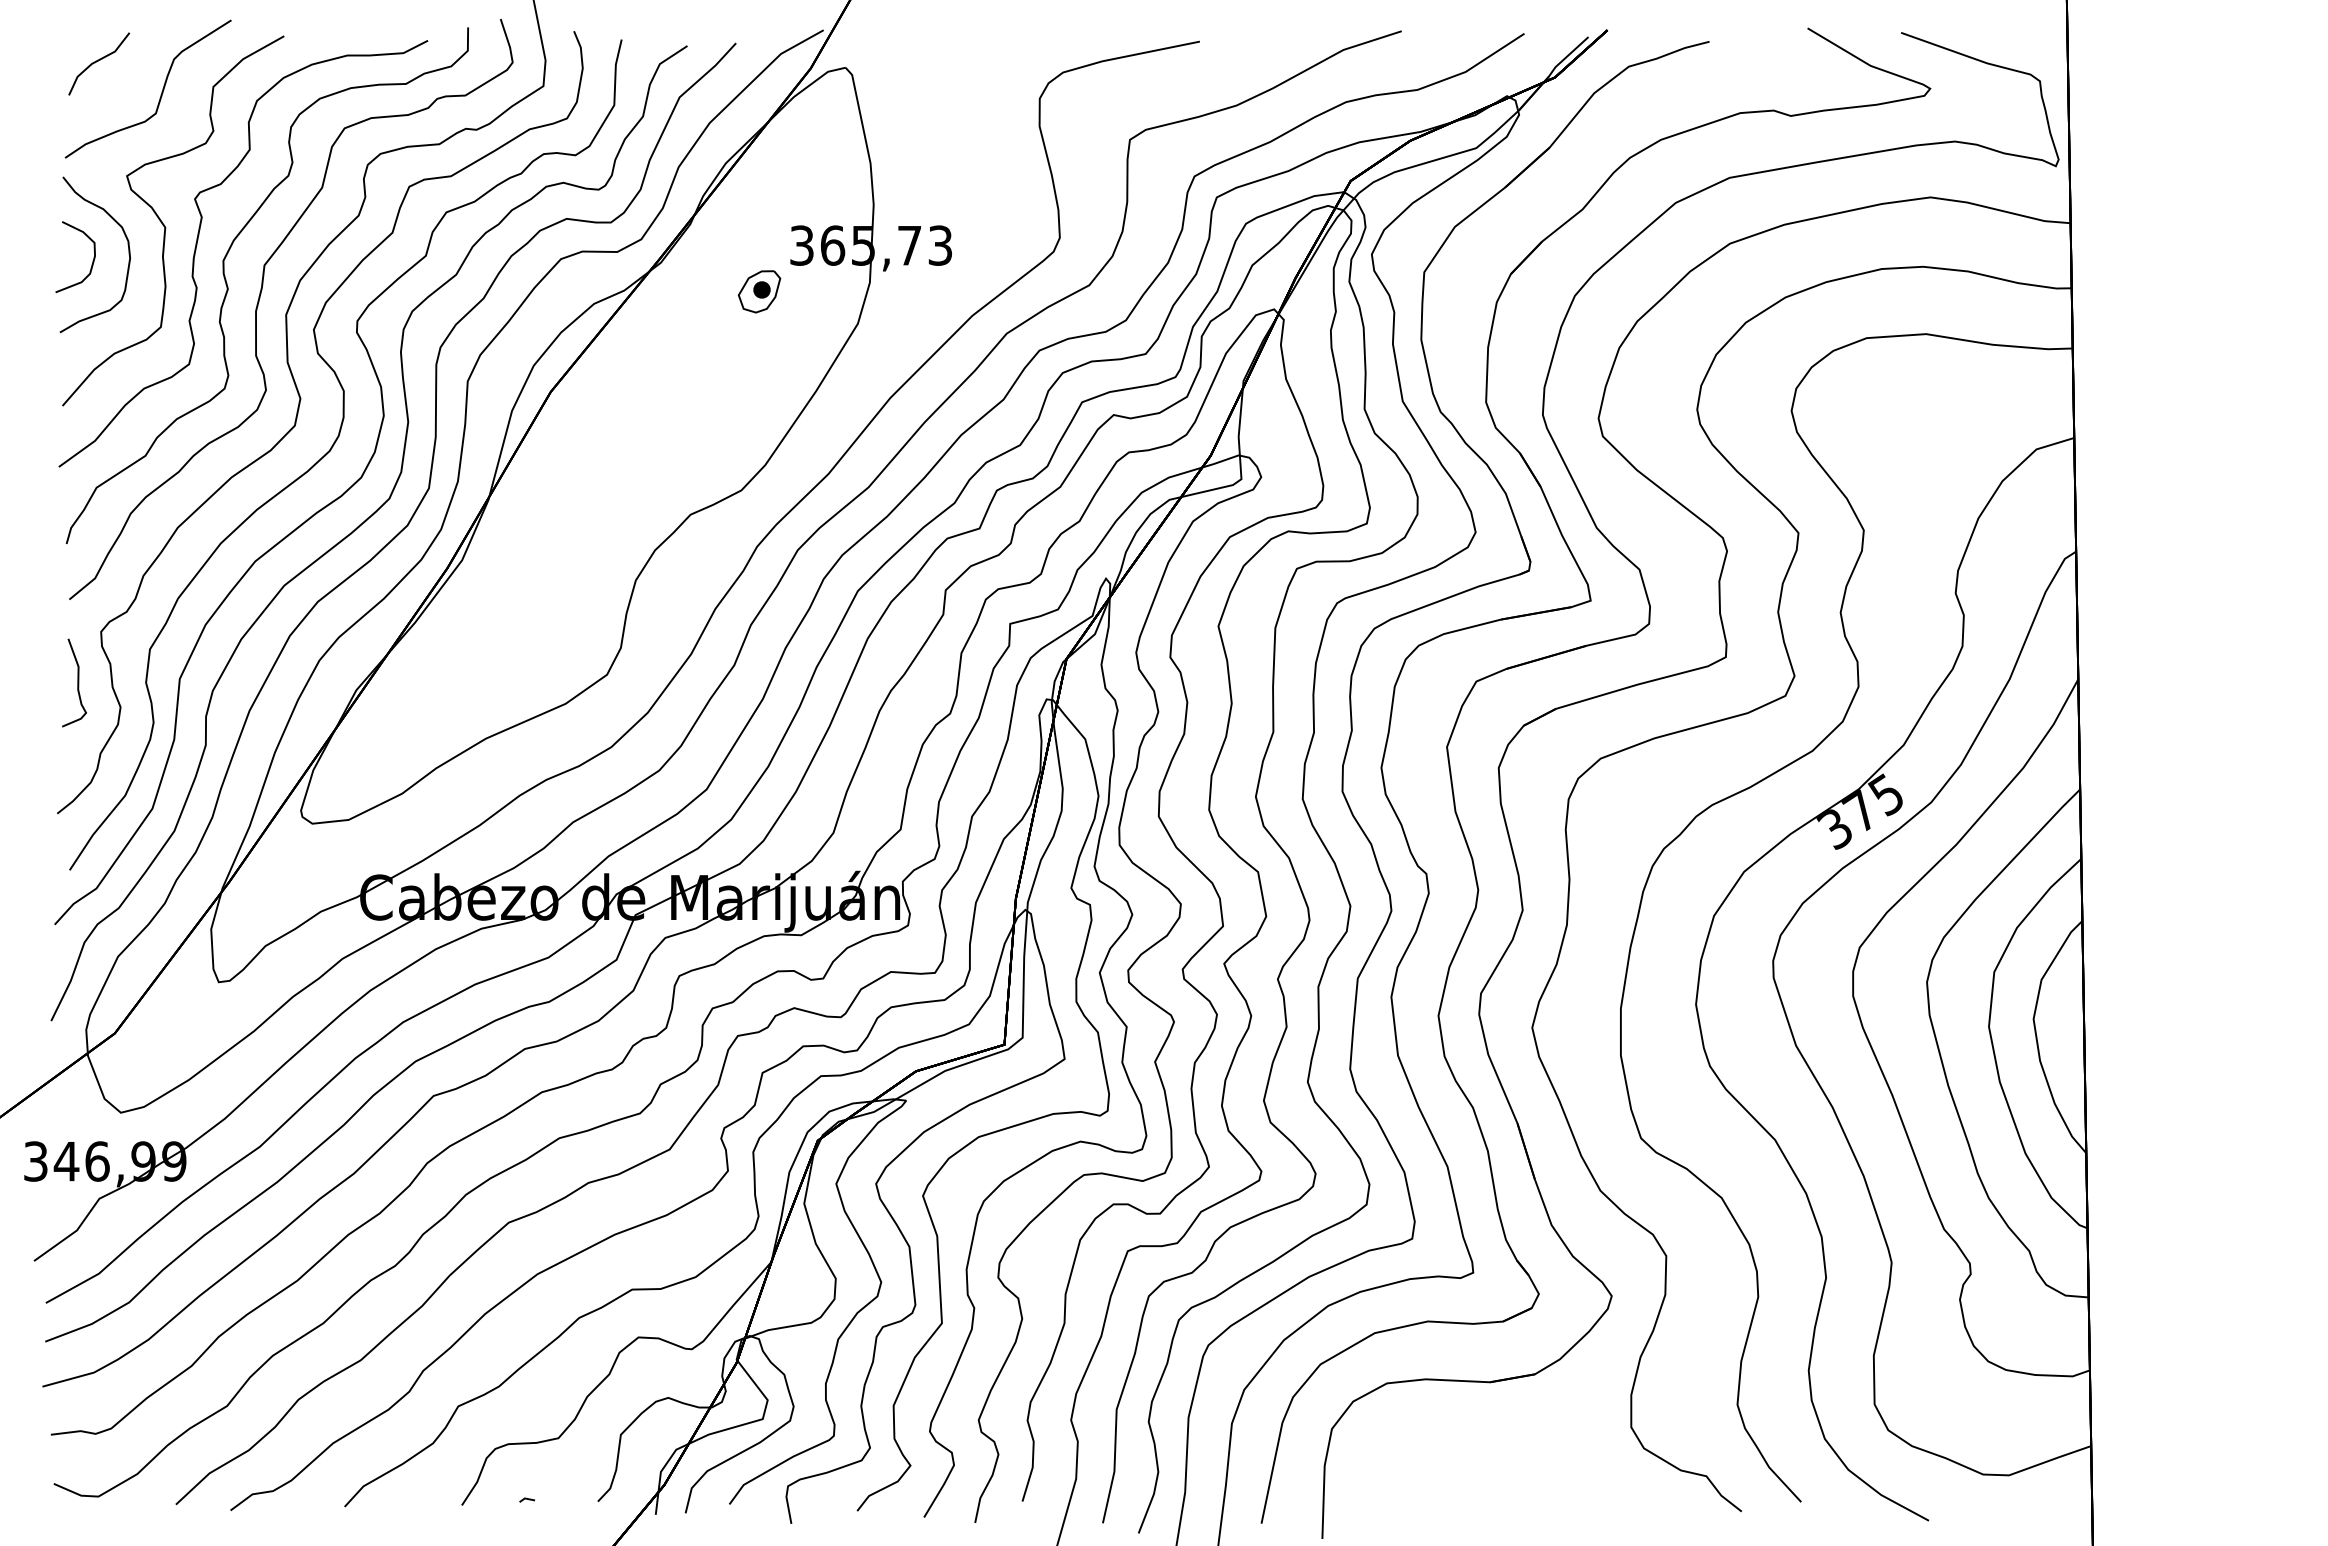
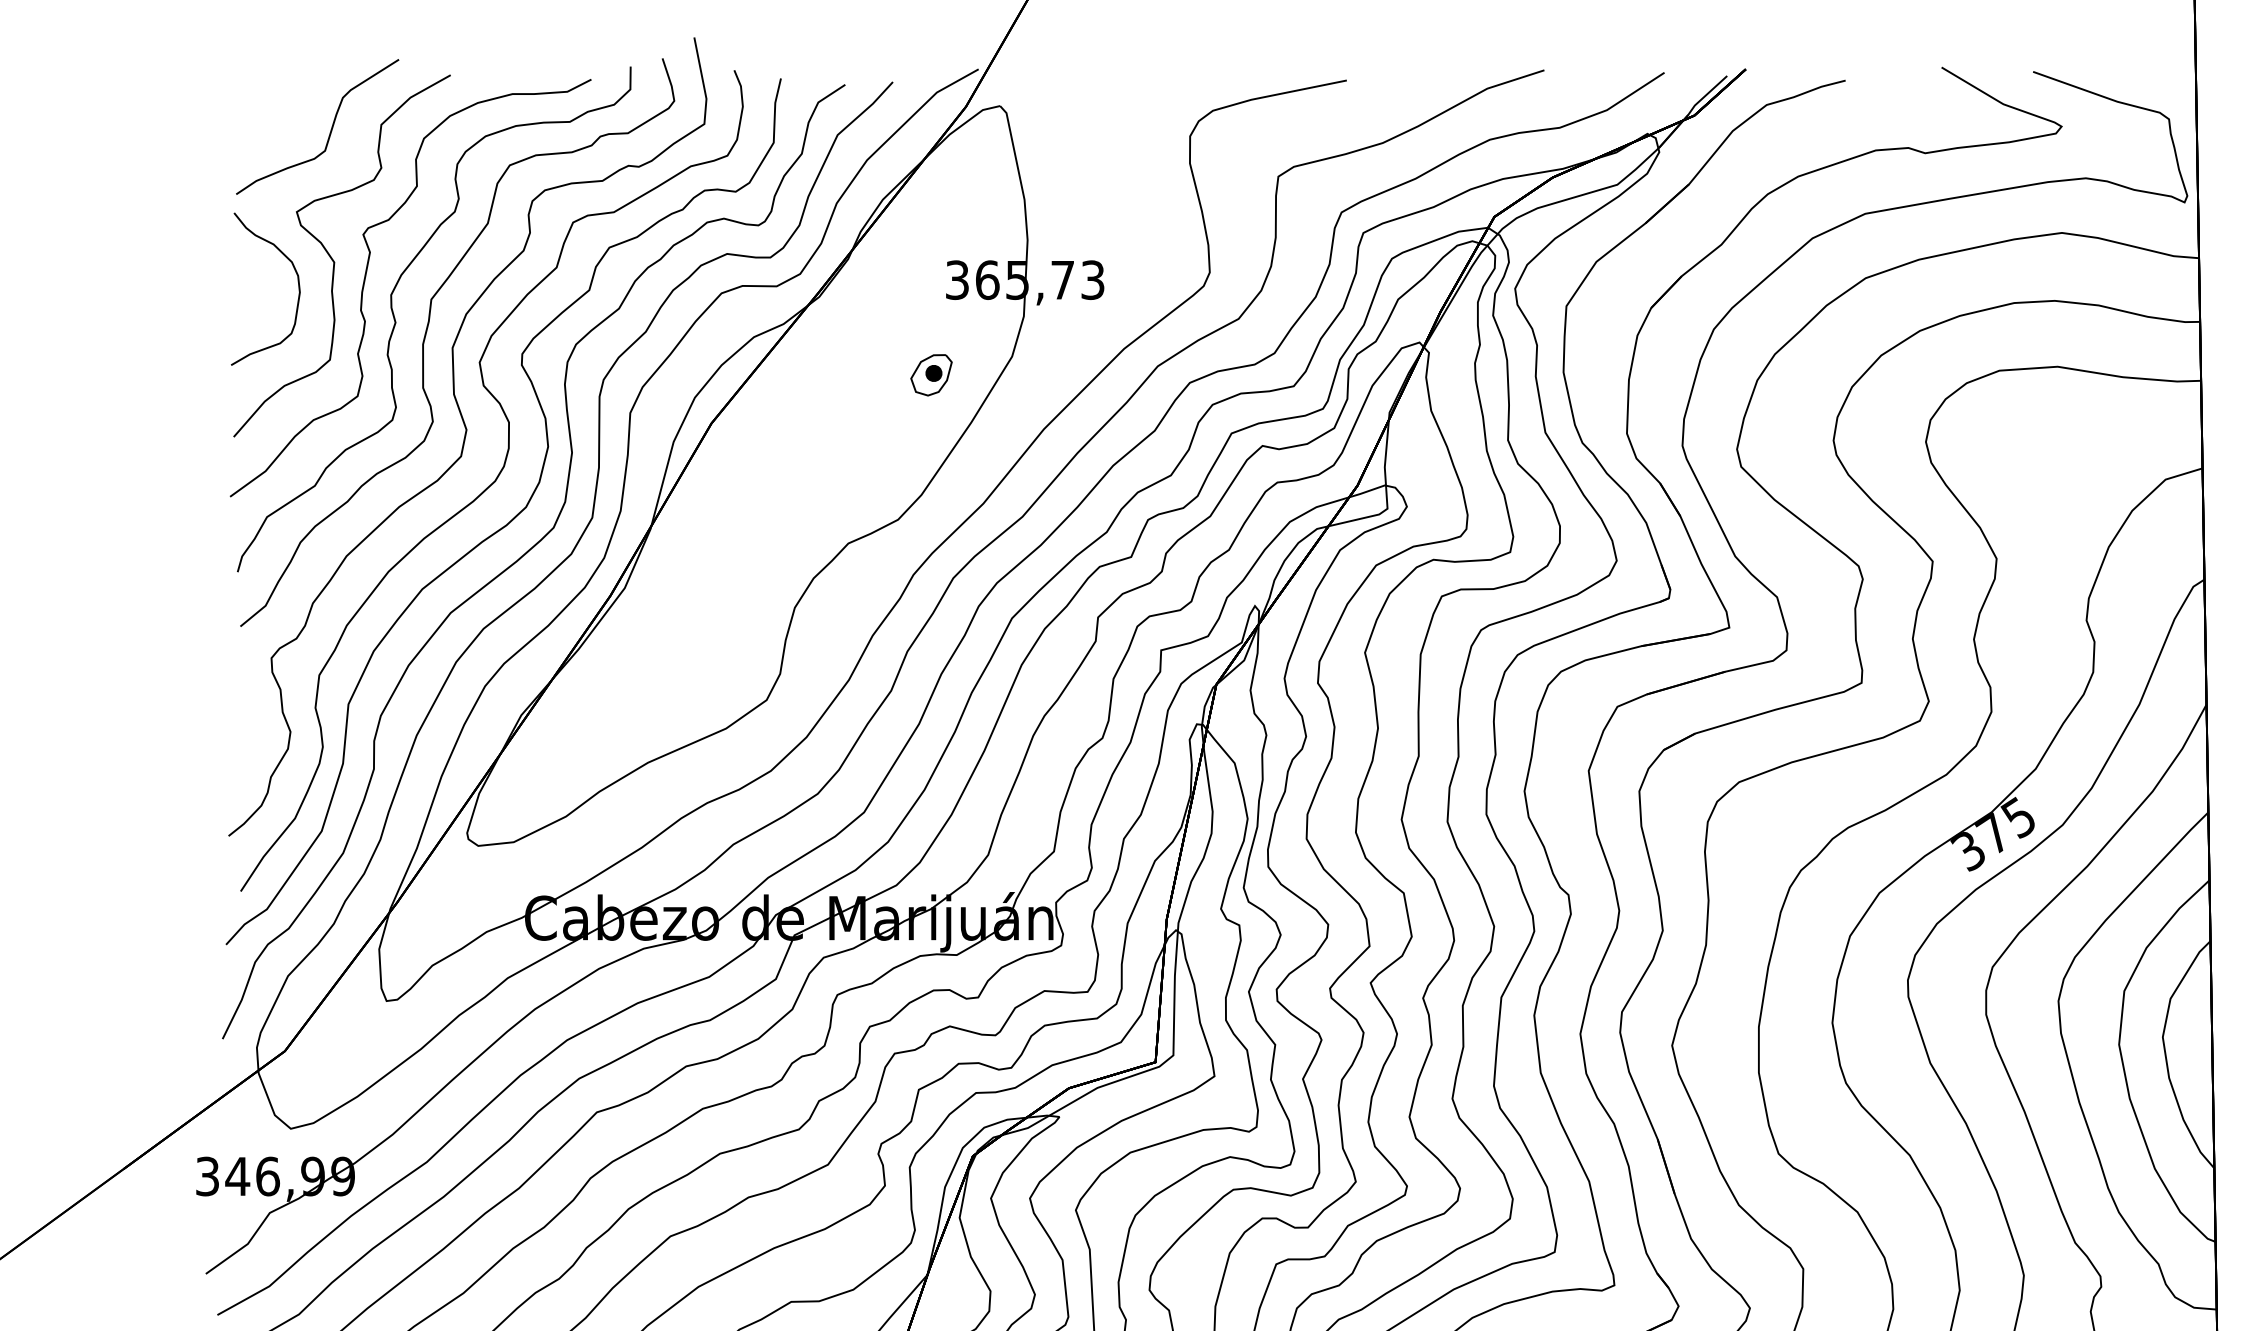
line: (98, 61) -> (268, 99), removed
curve: (92, 260) -> (263, 294), removed
part: (759, 291) -> (931, 374), moved
curve: (77, 682) -> (248, 707), removed

